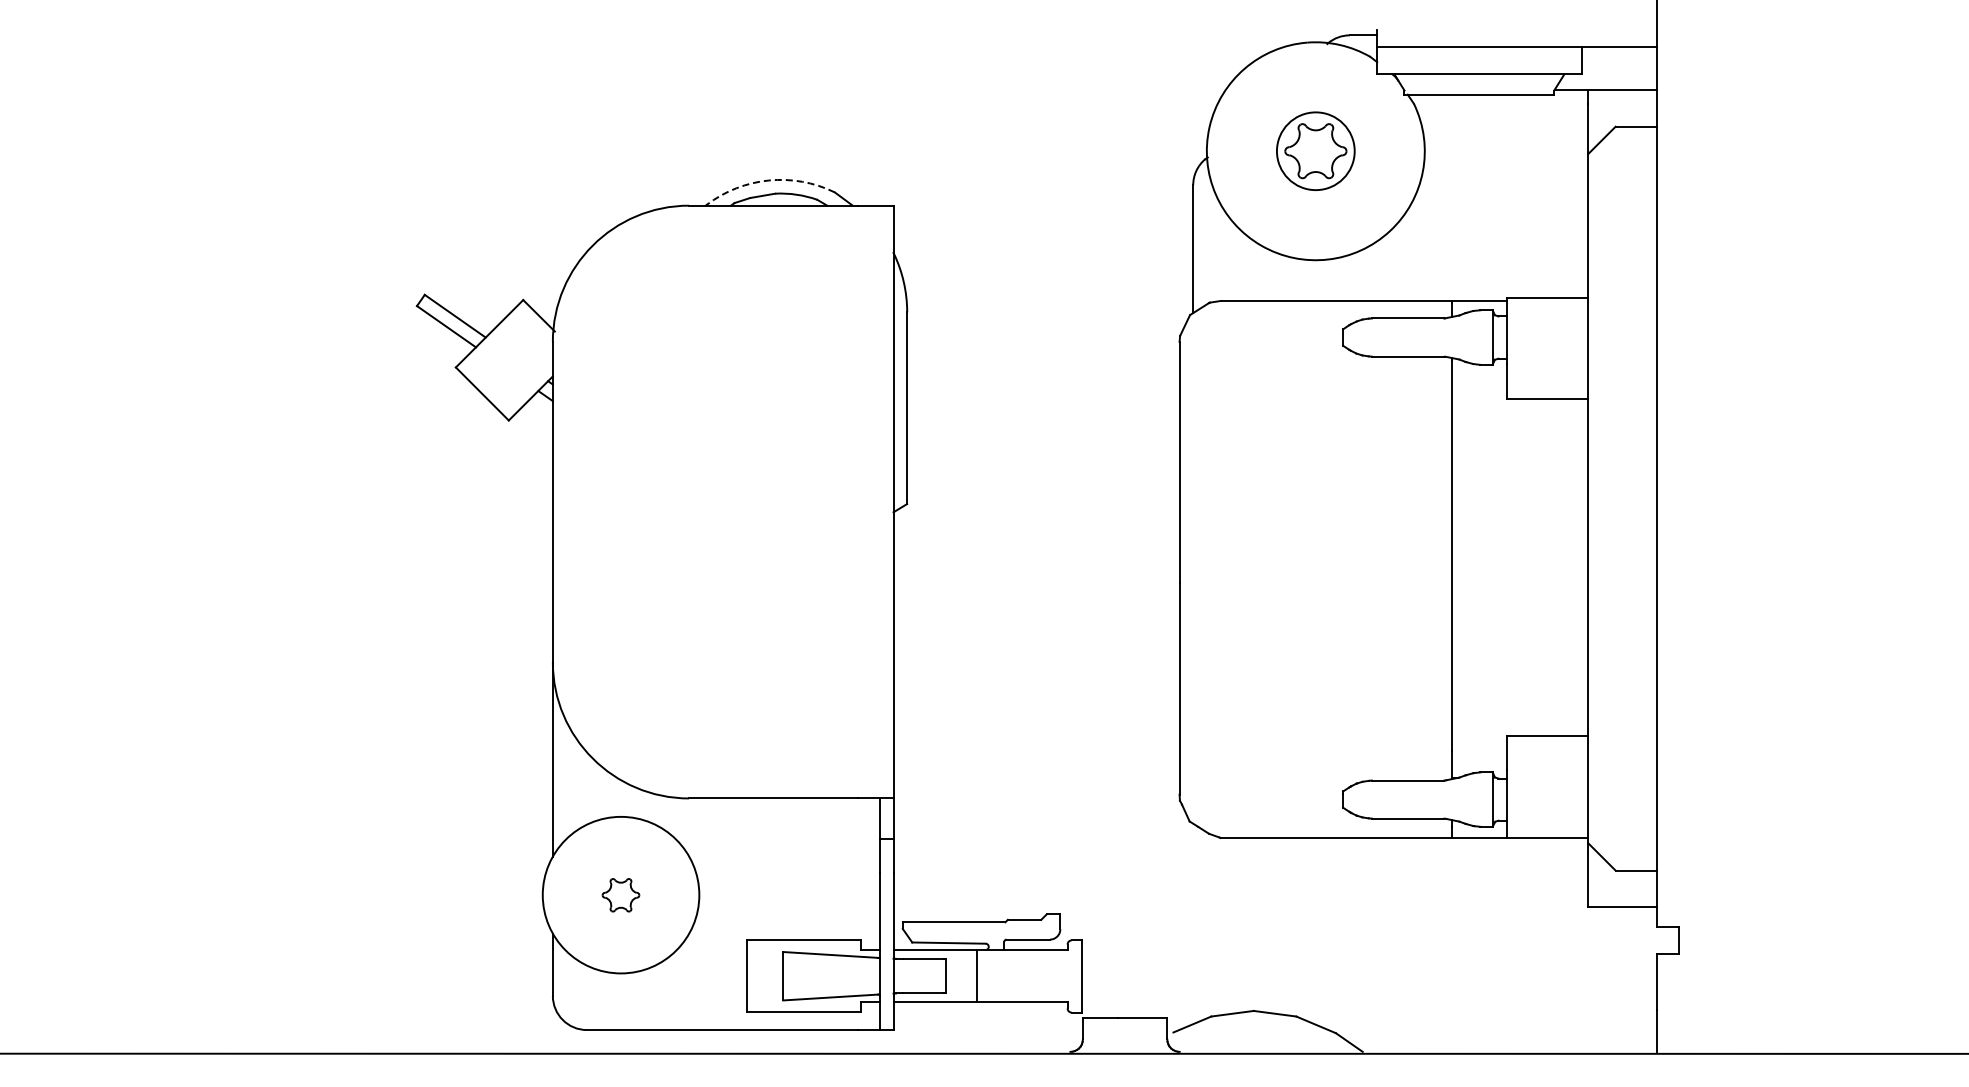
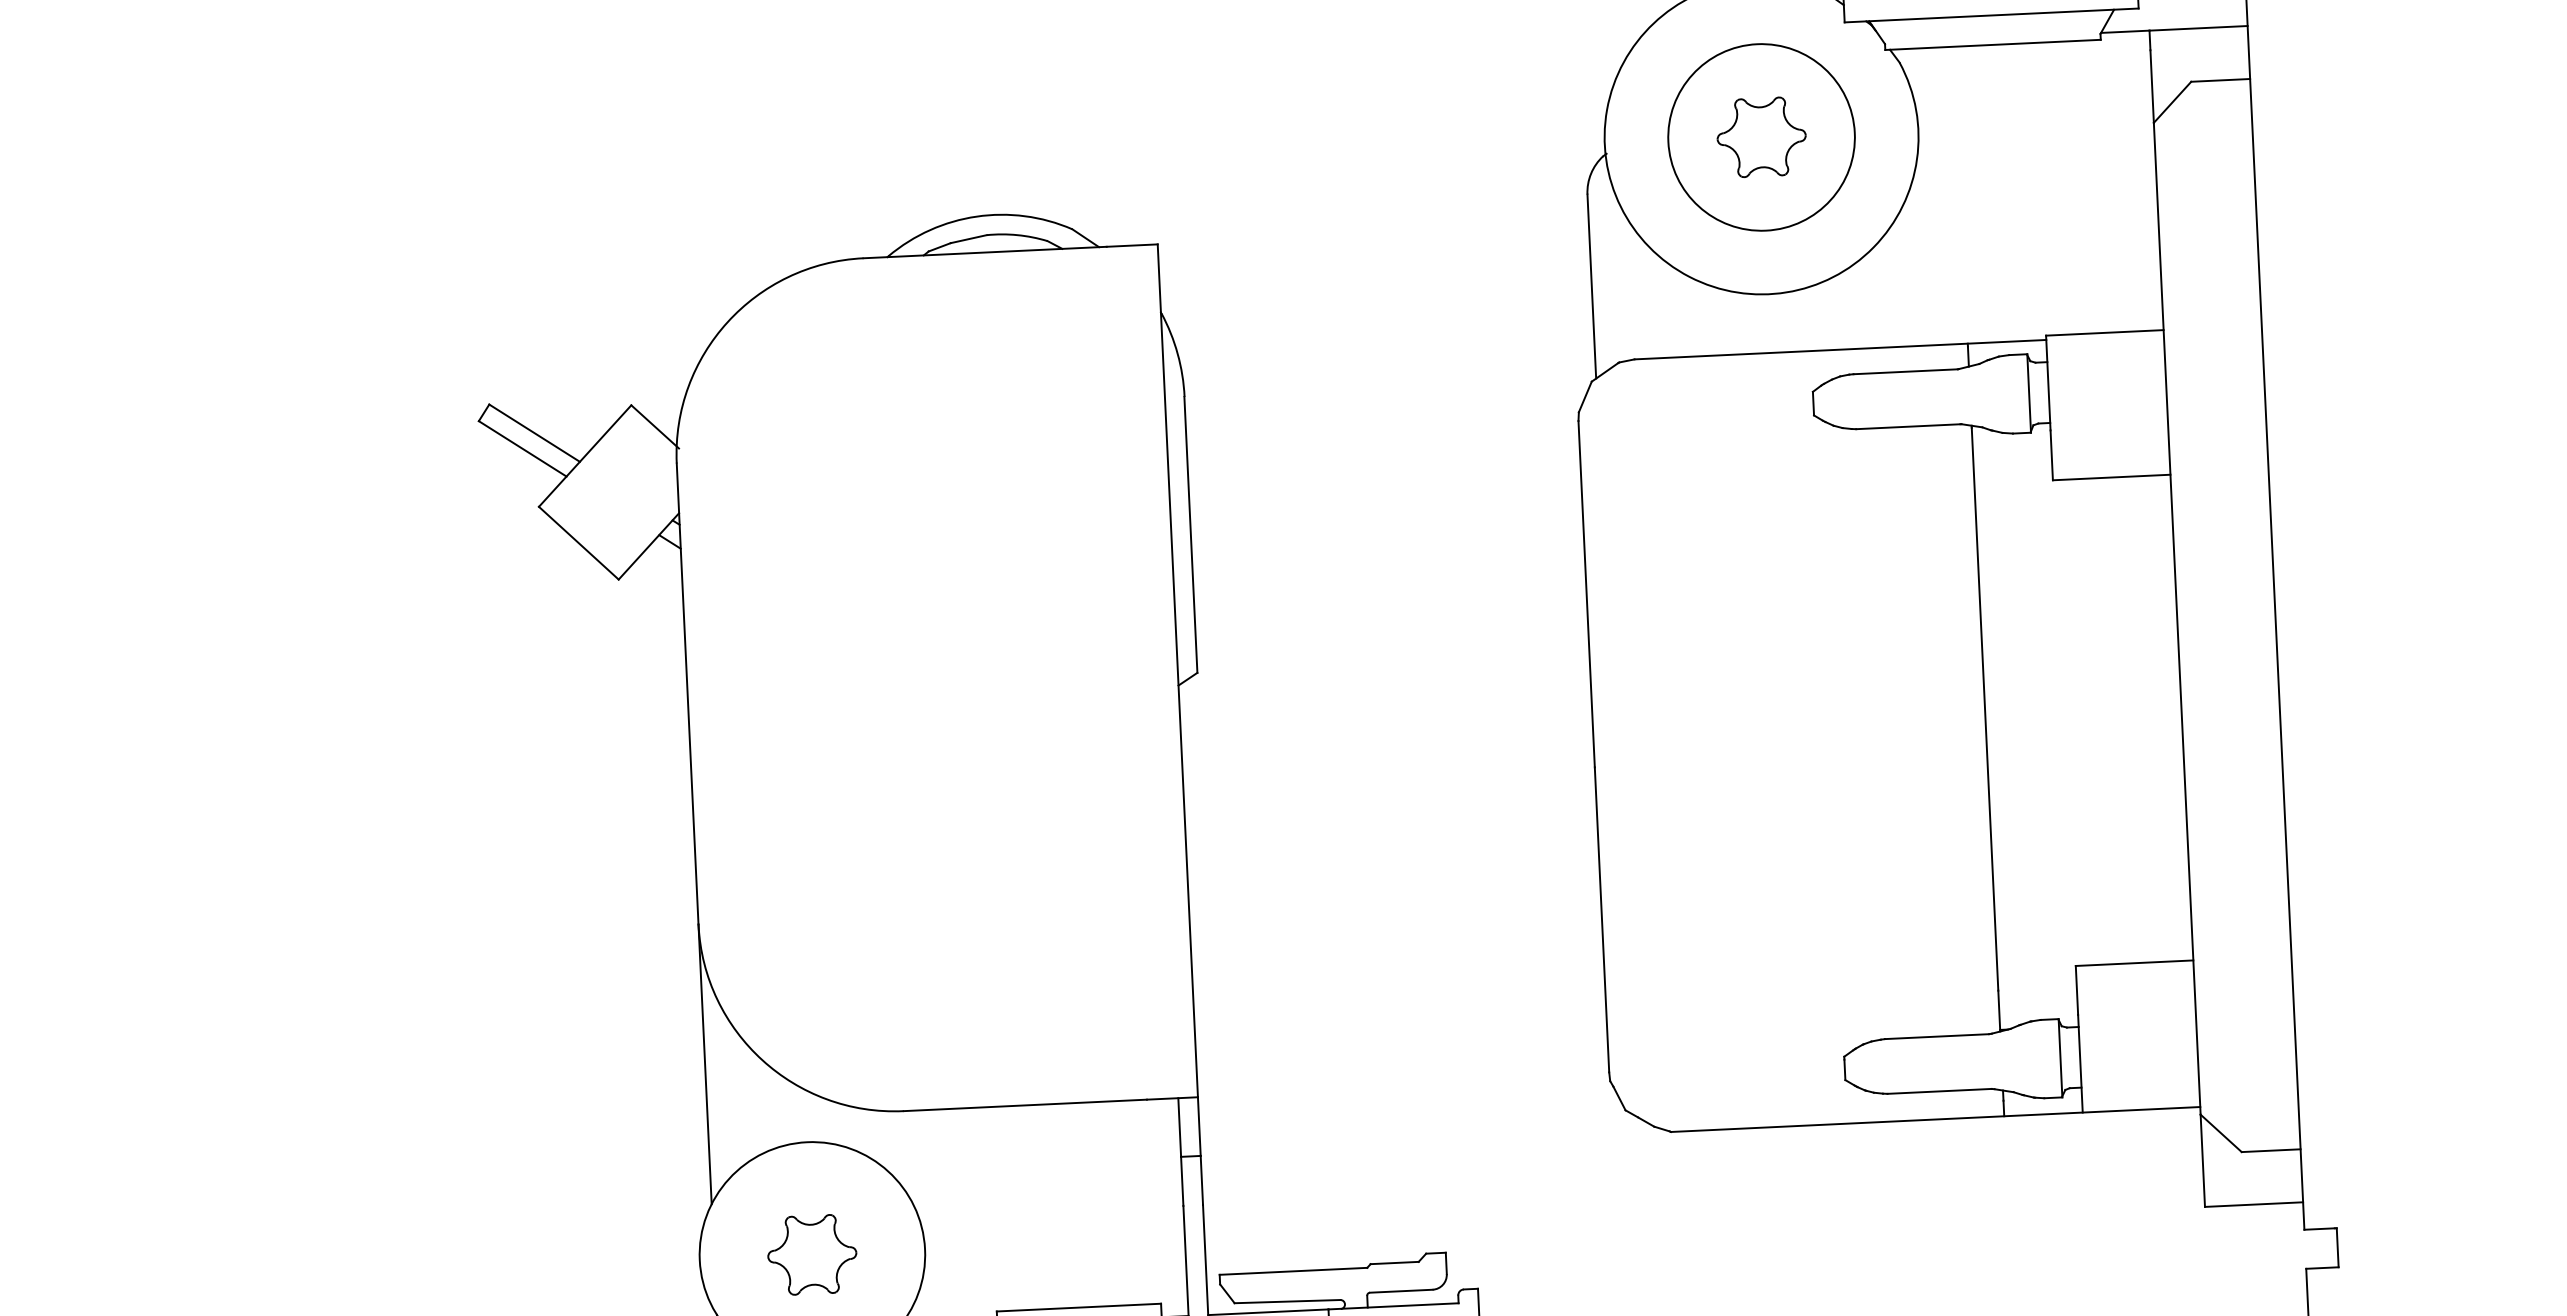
circle: (1315, 151) -> (1761, 137), size x1.67
arc: (768, 180) -> (976, 216), dashed -> solid
part: (620, 895) -> (811, 1255), size x1.67

